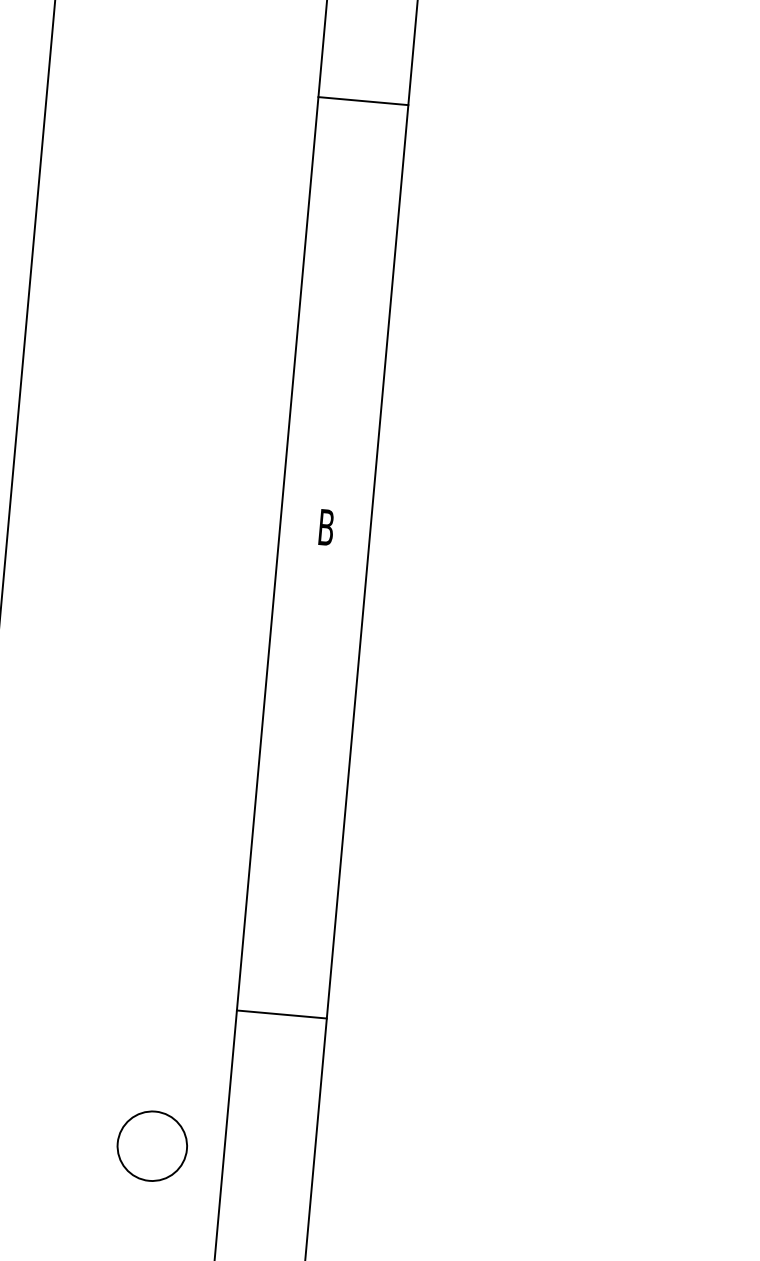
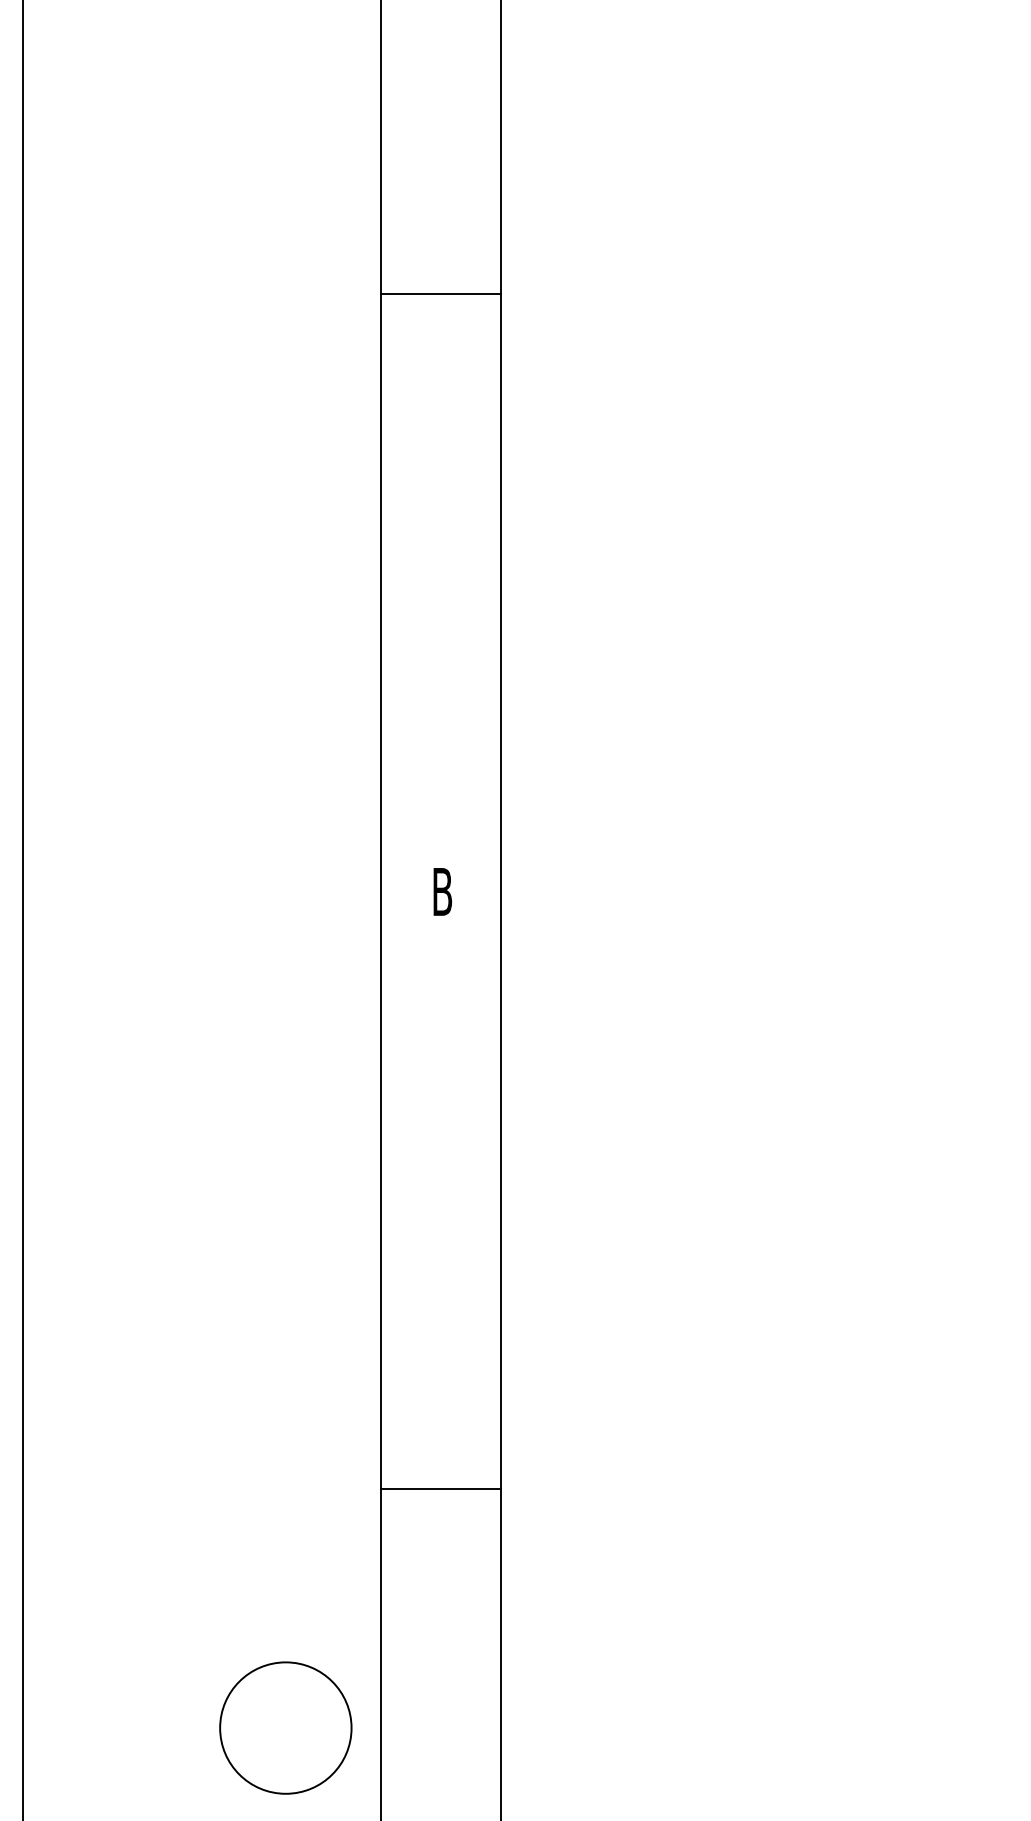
line: (362, 101) -> (440, 294), moved
line: (281, 1014) -> (440, 1489), moved
circle: (152, 1145) -> (285, 1727), size x1.43

